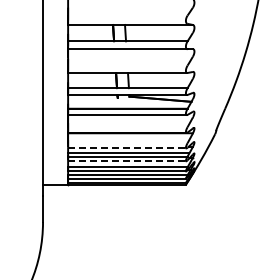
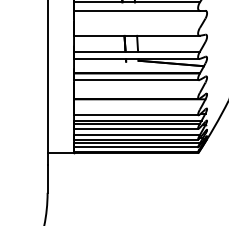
line: (127, 148) -> (136, 115), dashed -> solid
line: (127, 161) -> (136, 129), dashed -> solid

